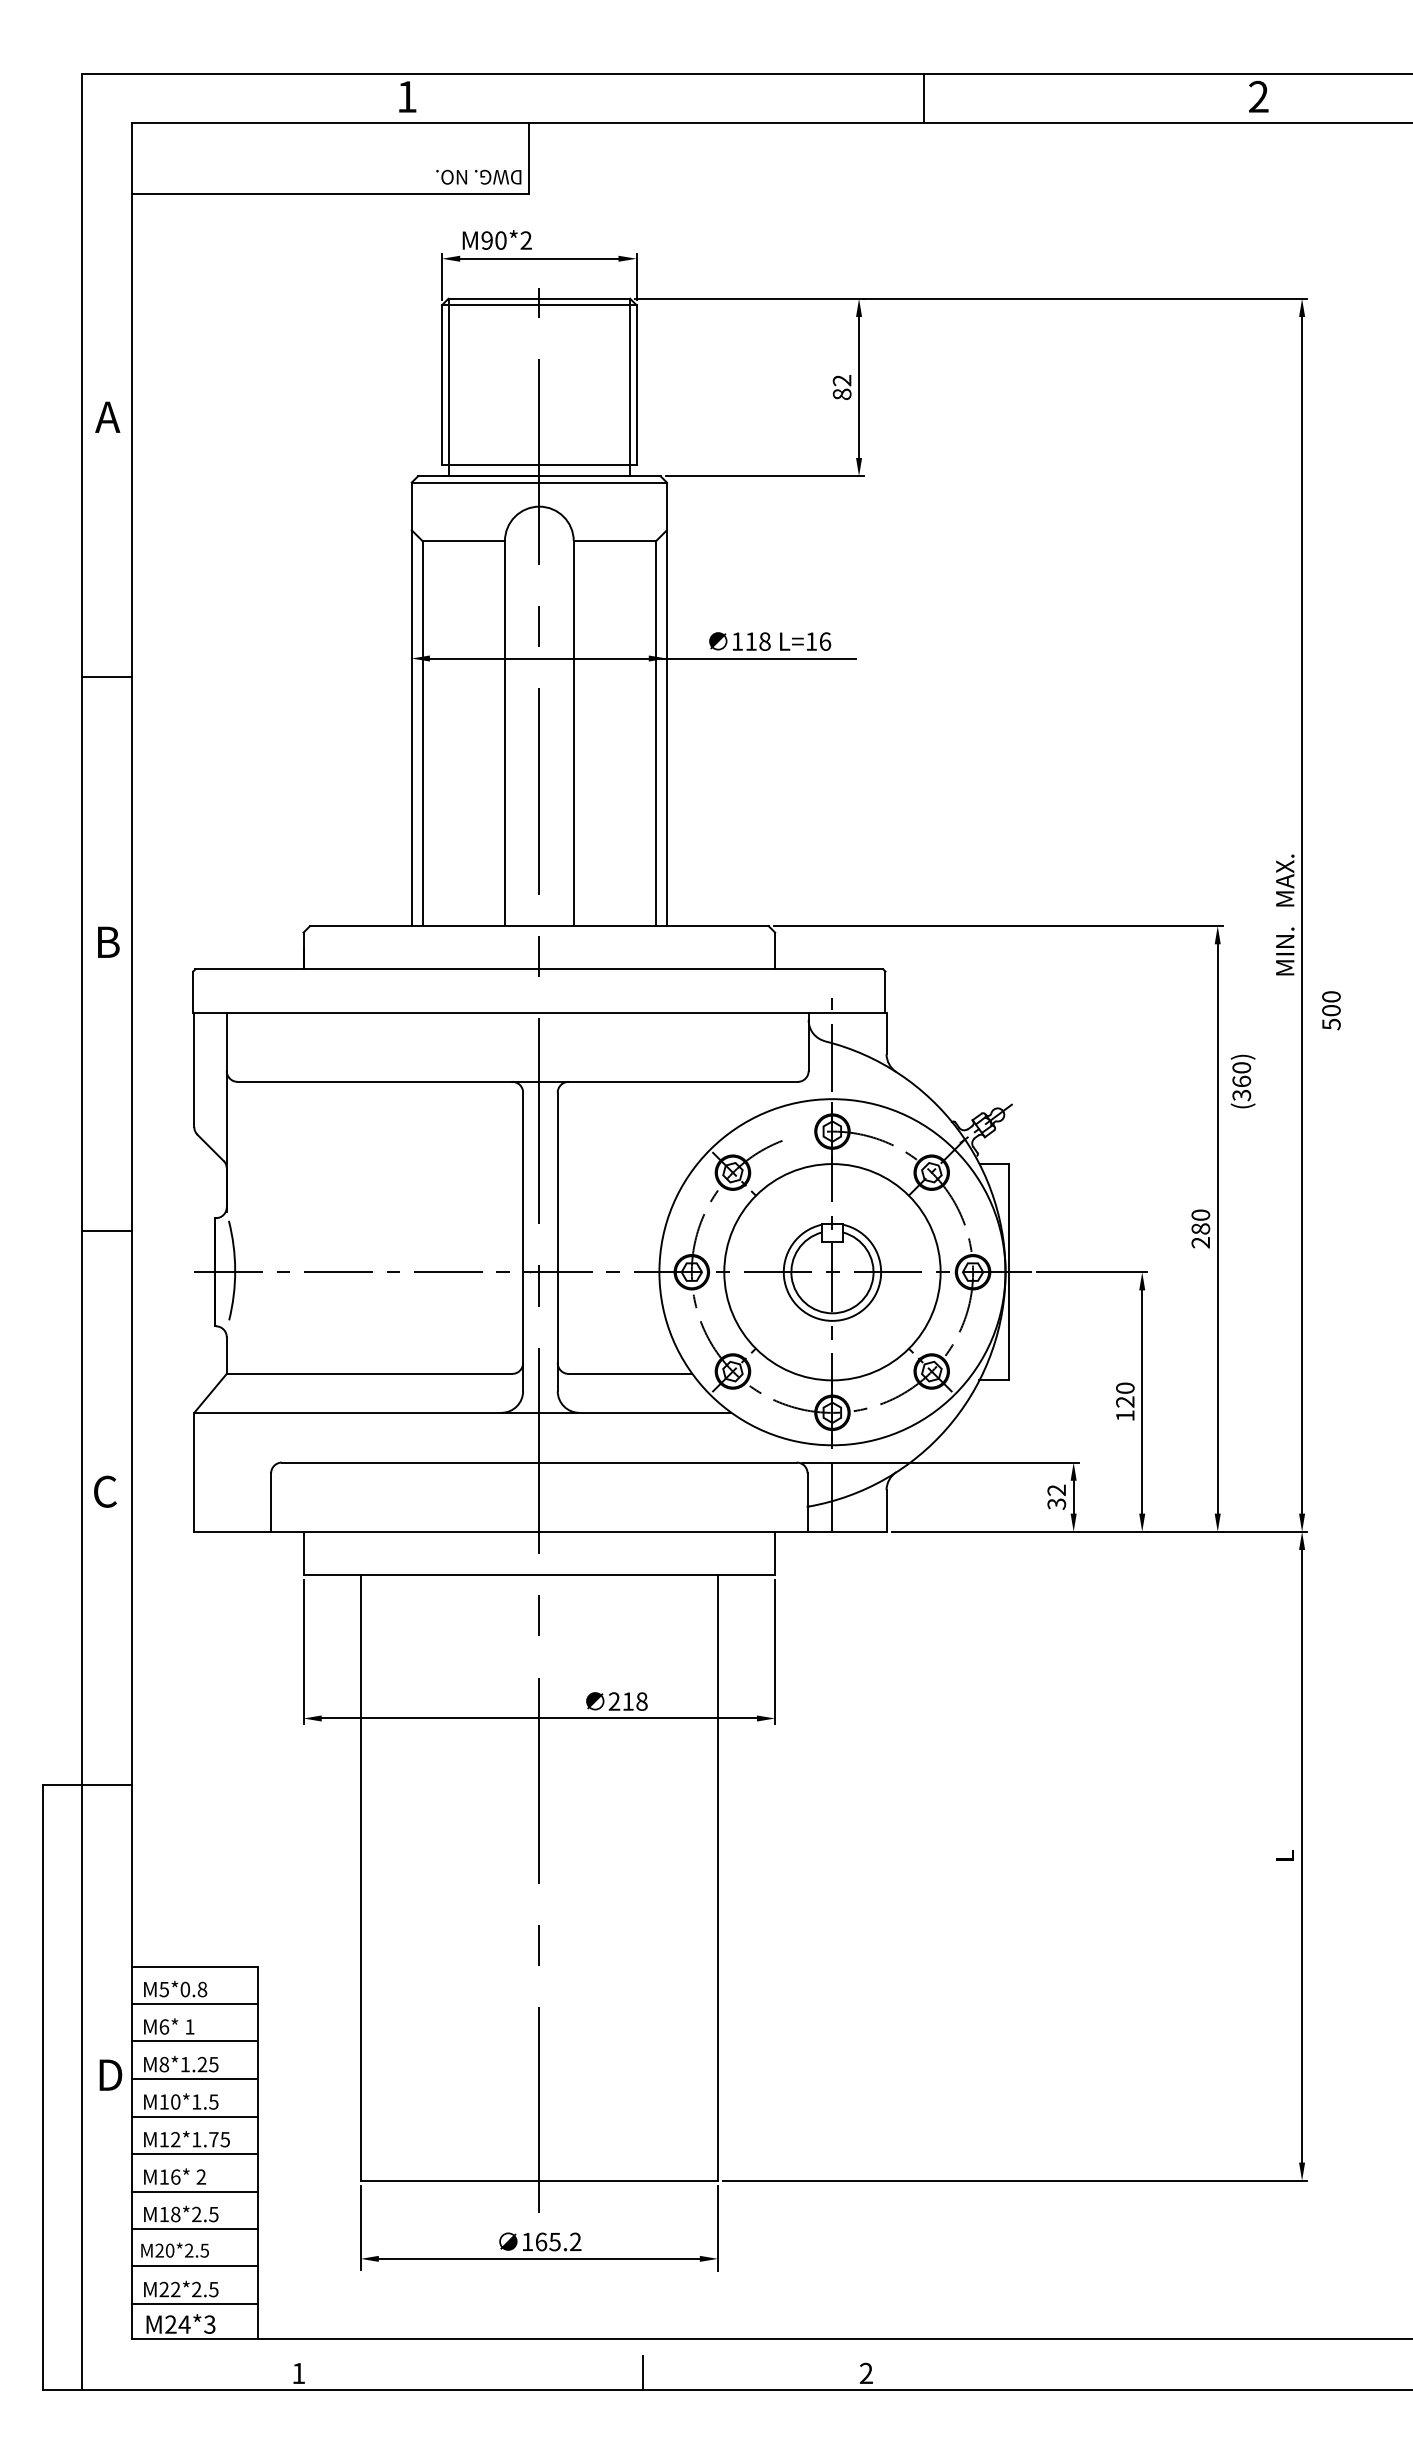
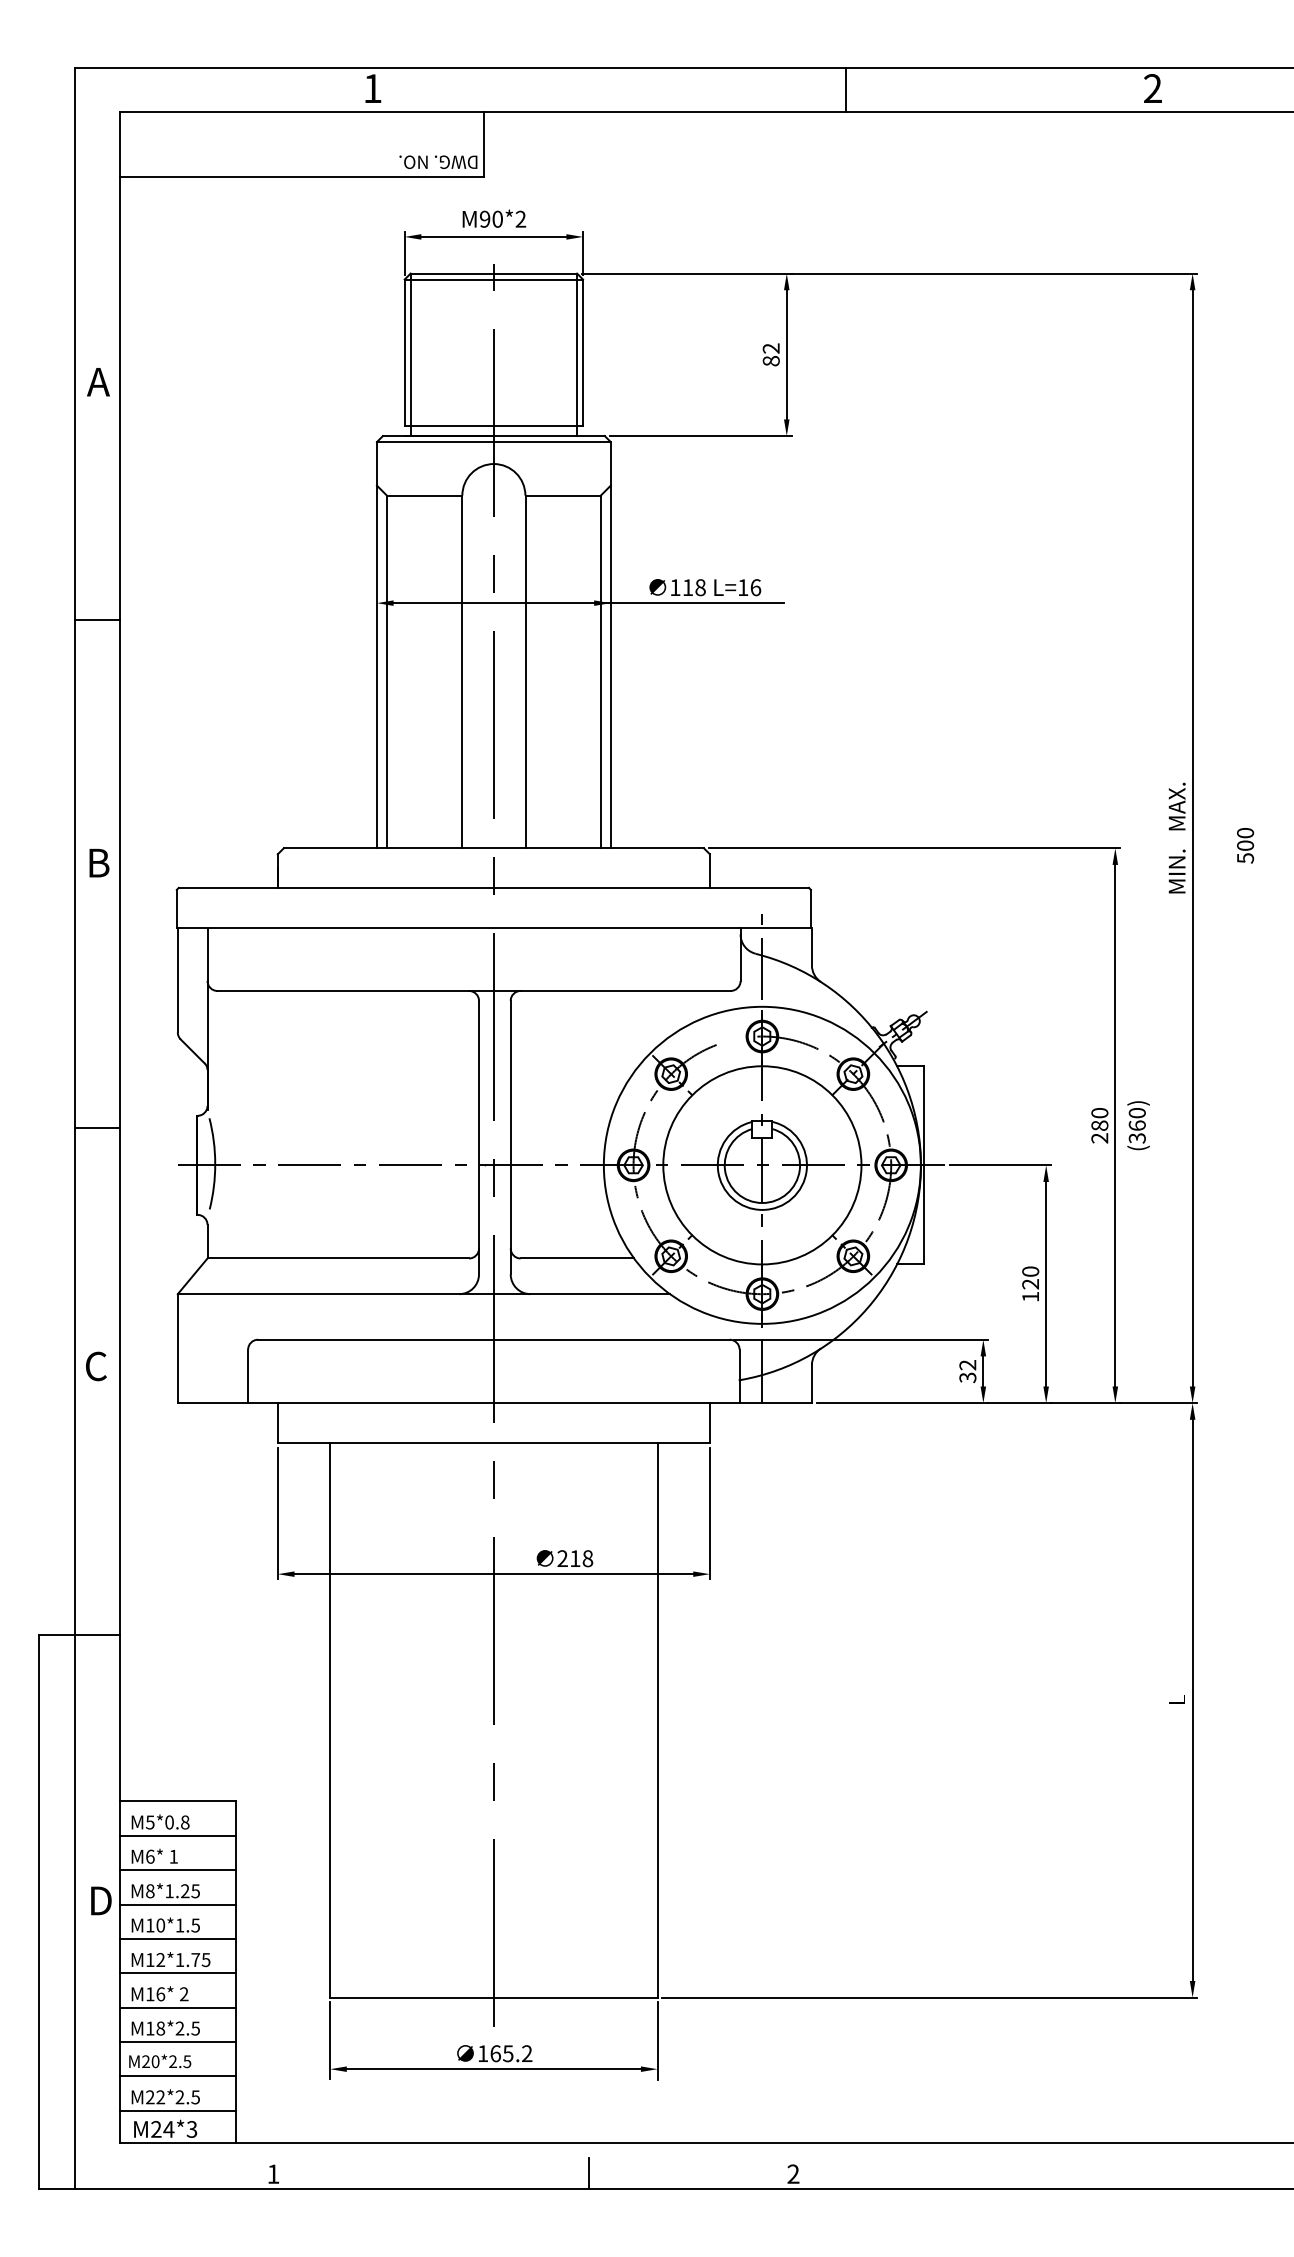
text: (497, 239) -> (494, 218), moved
text: (1331, 1010) -> (1245, 845), moved
text: (1243, 1081) -> (1138, 1125), moved

